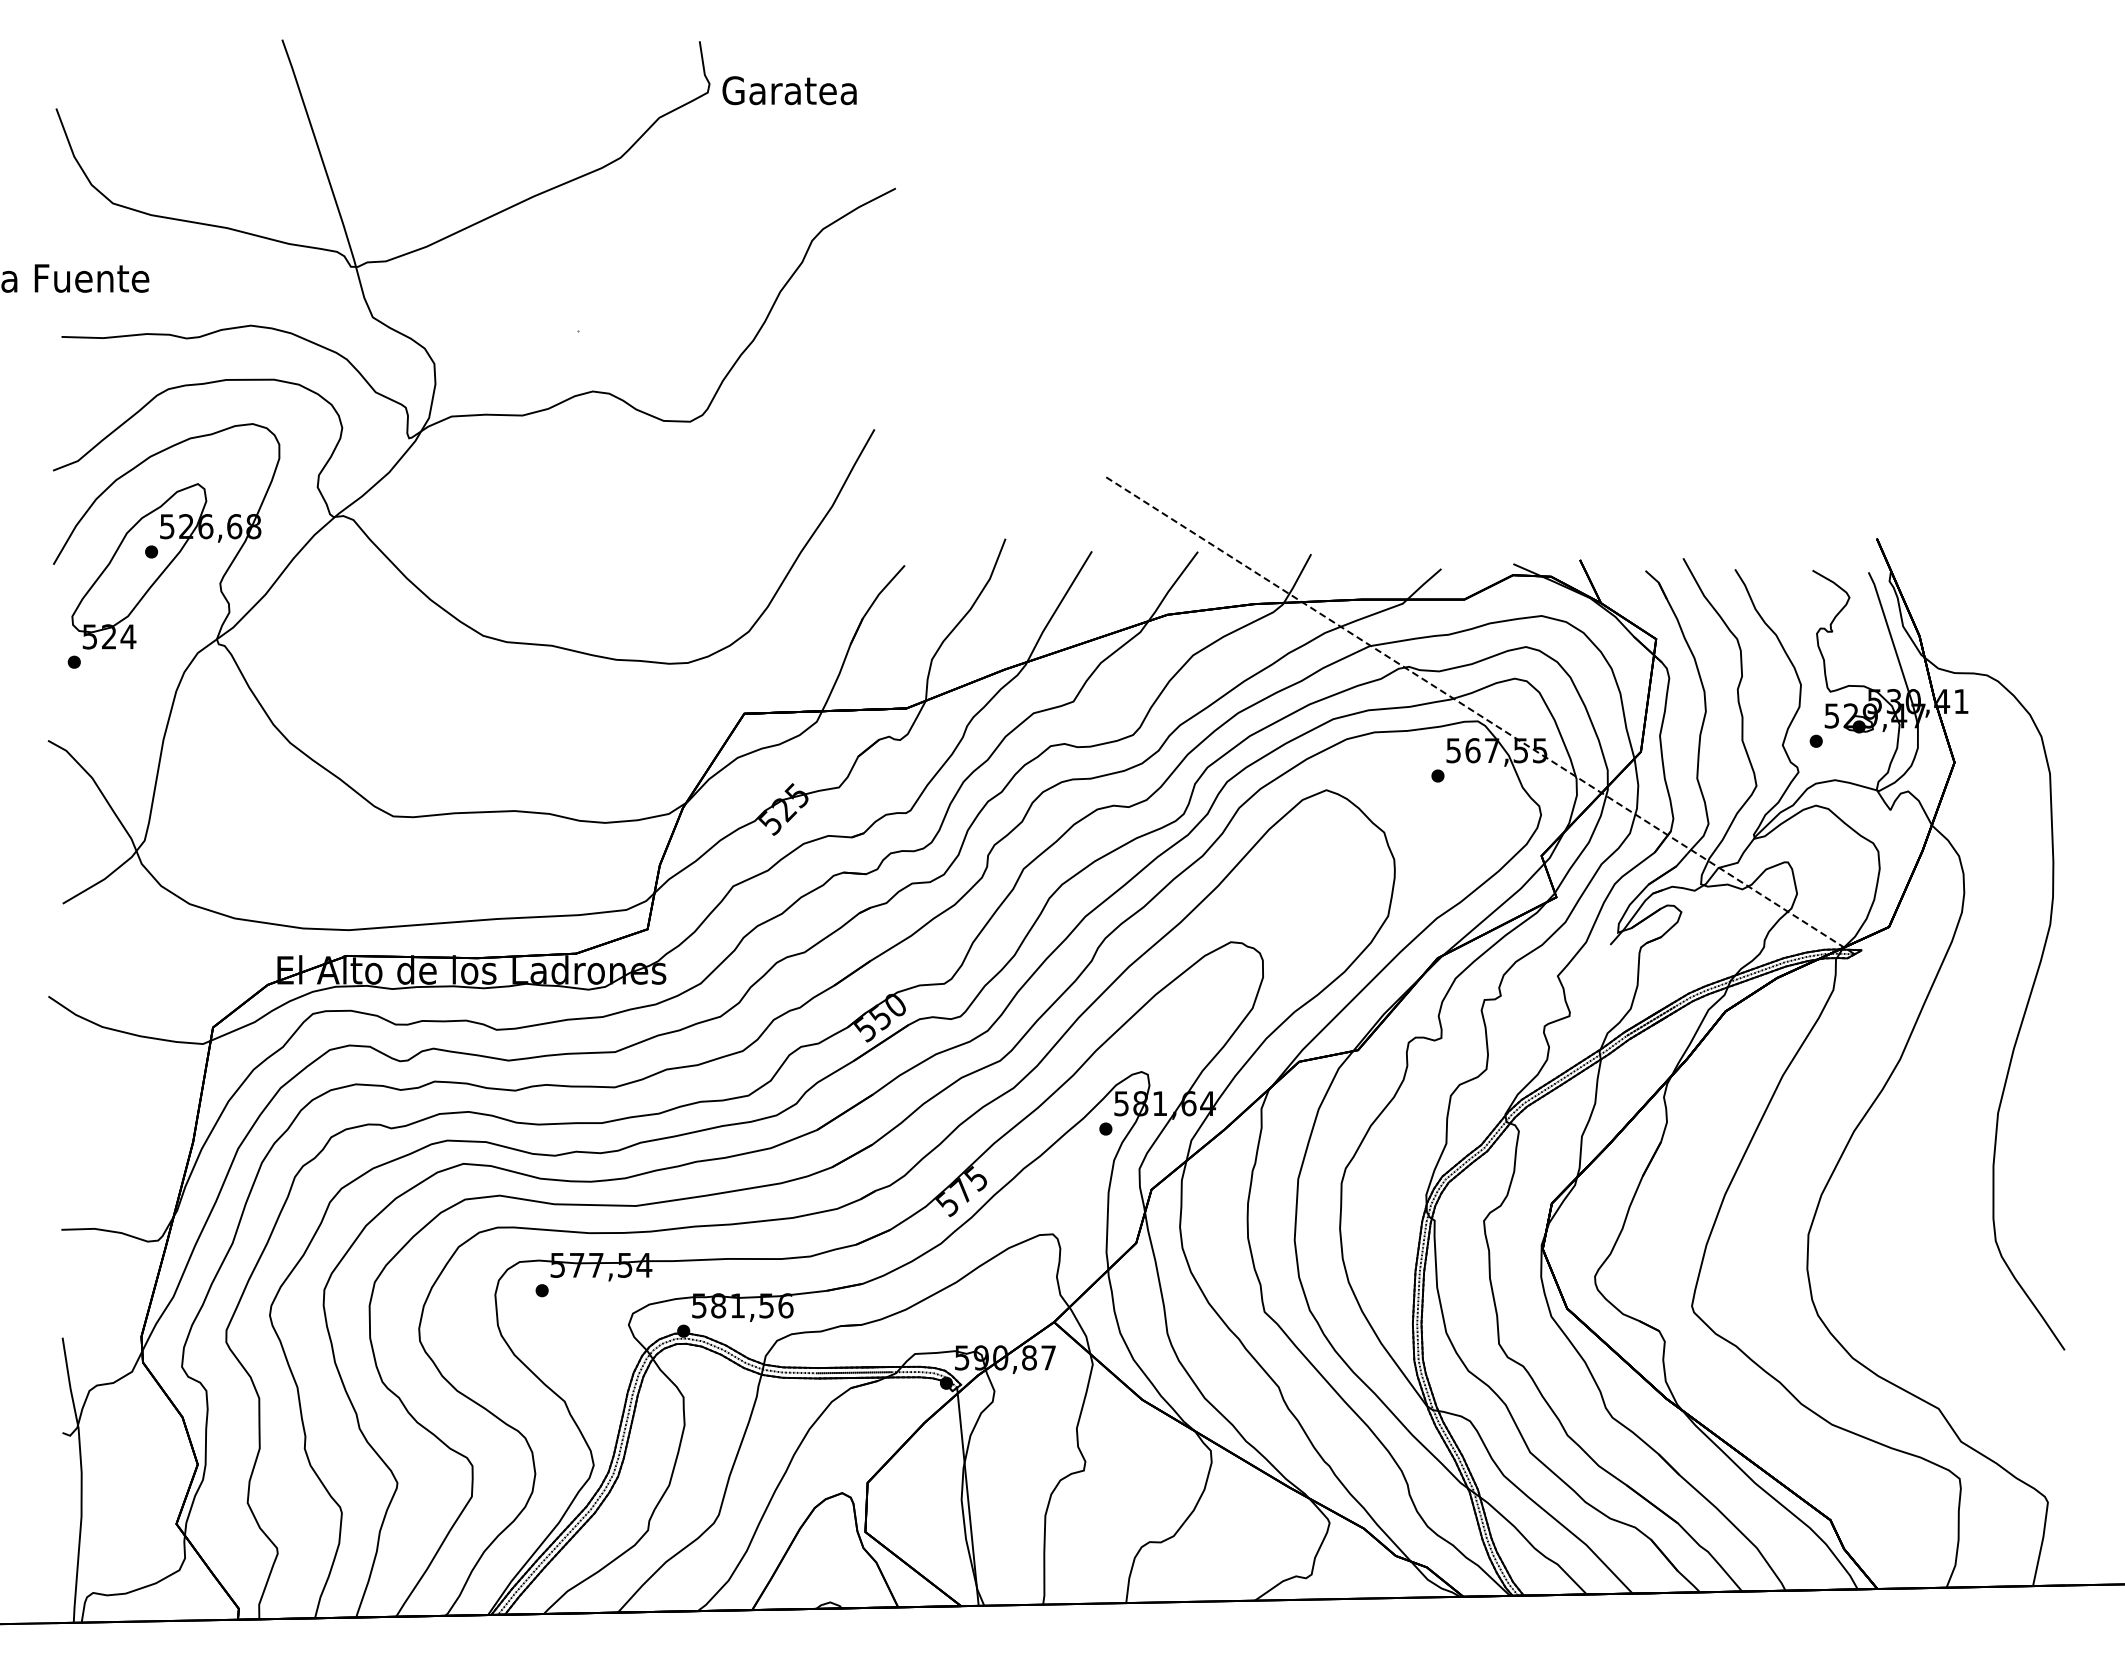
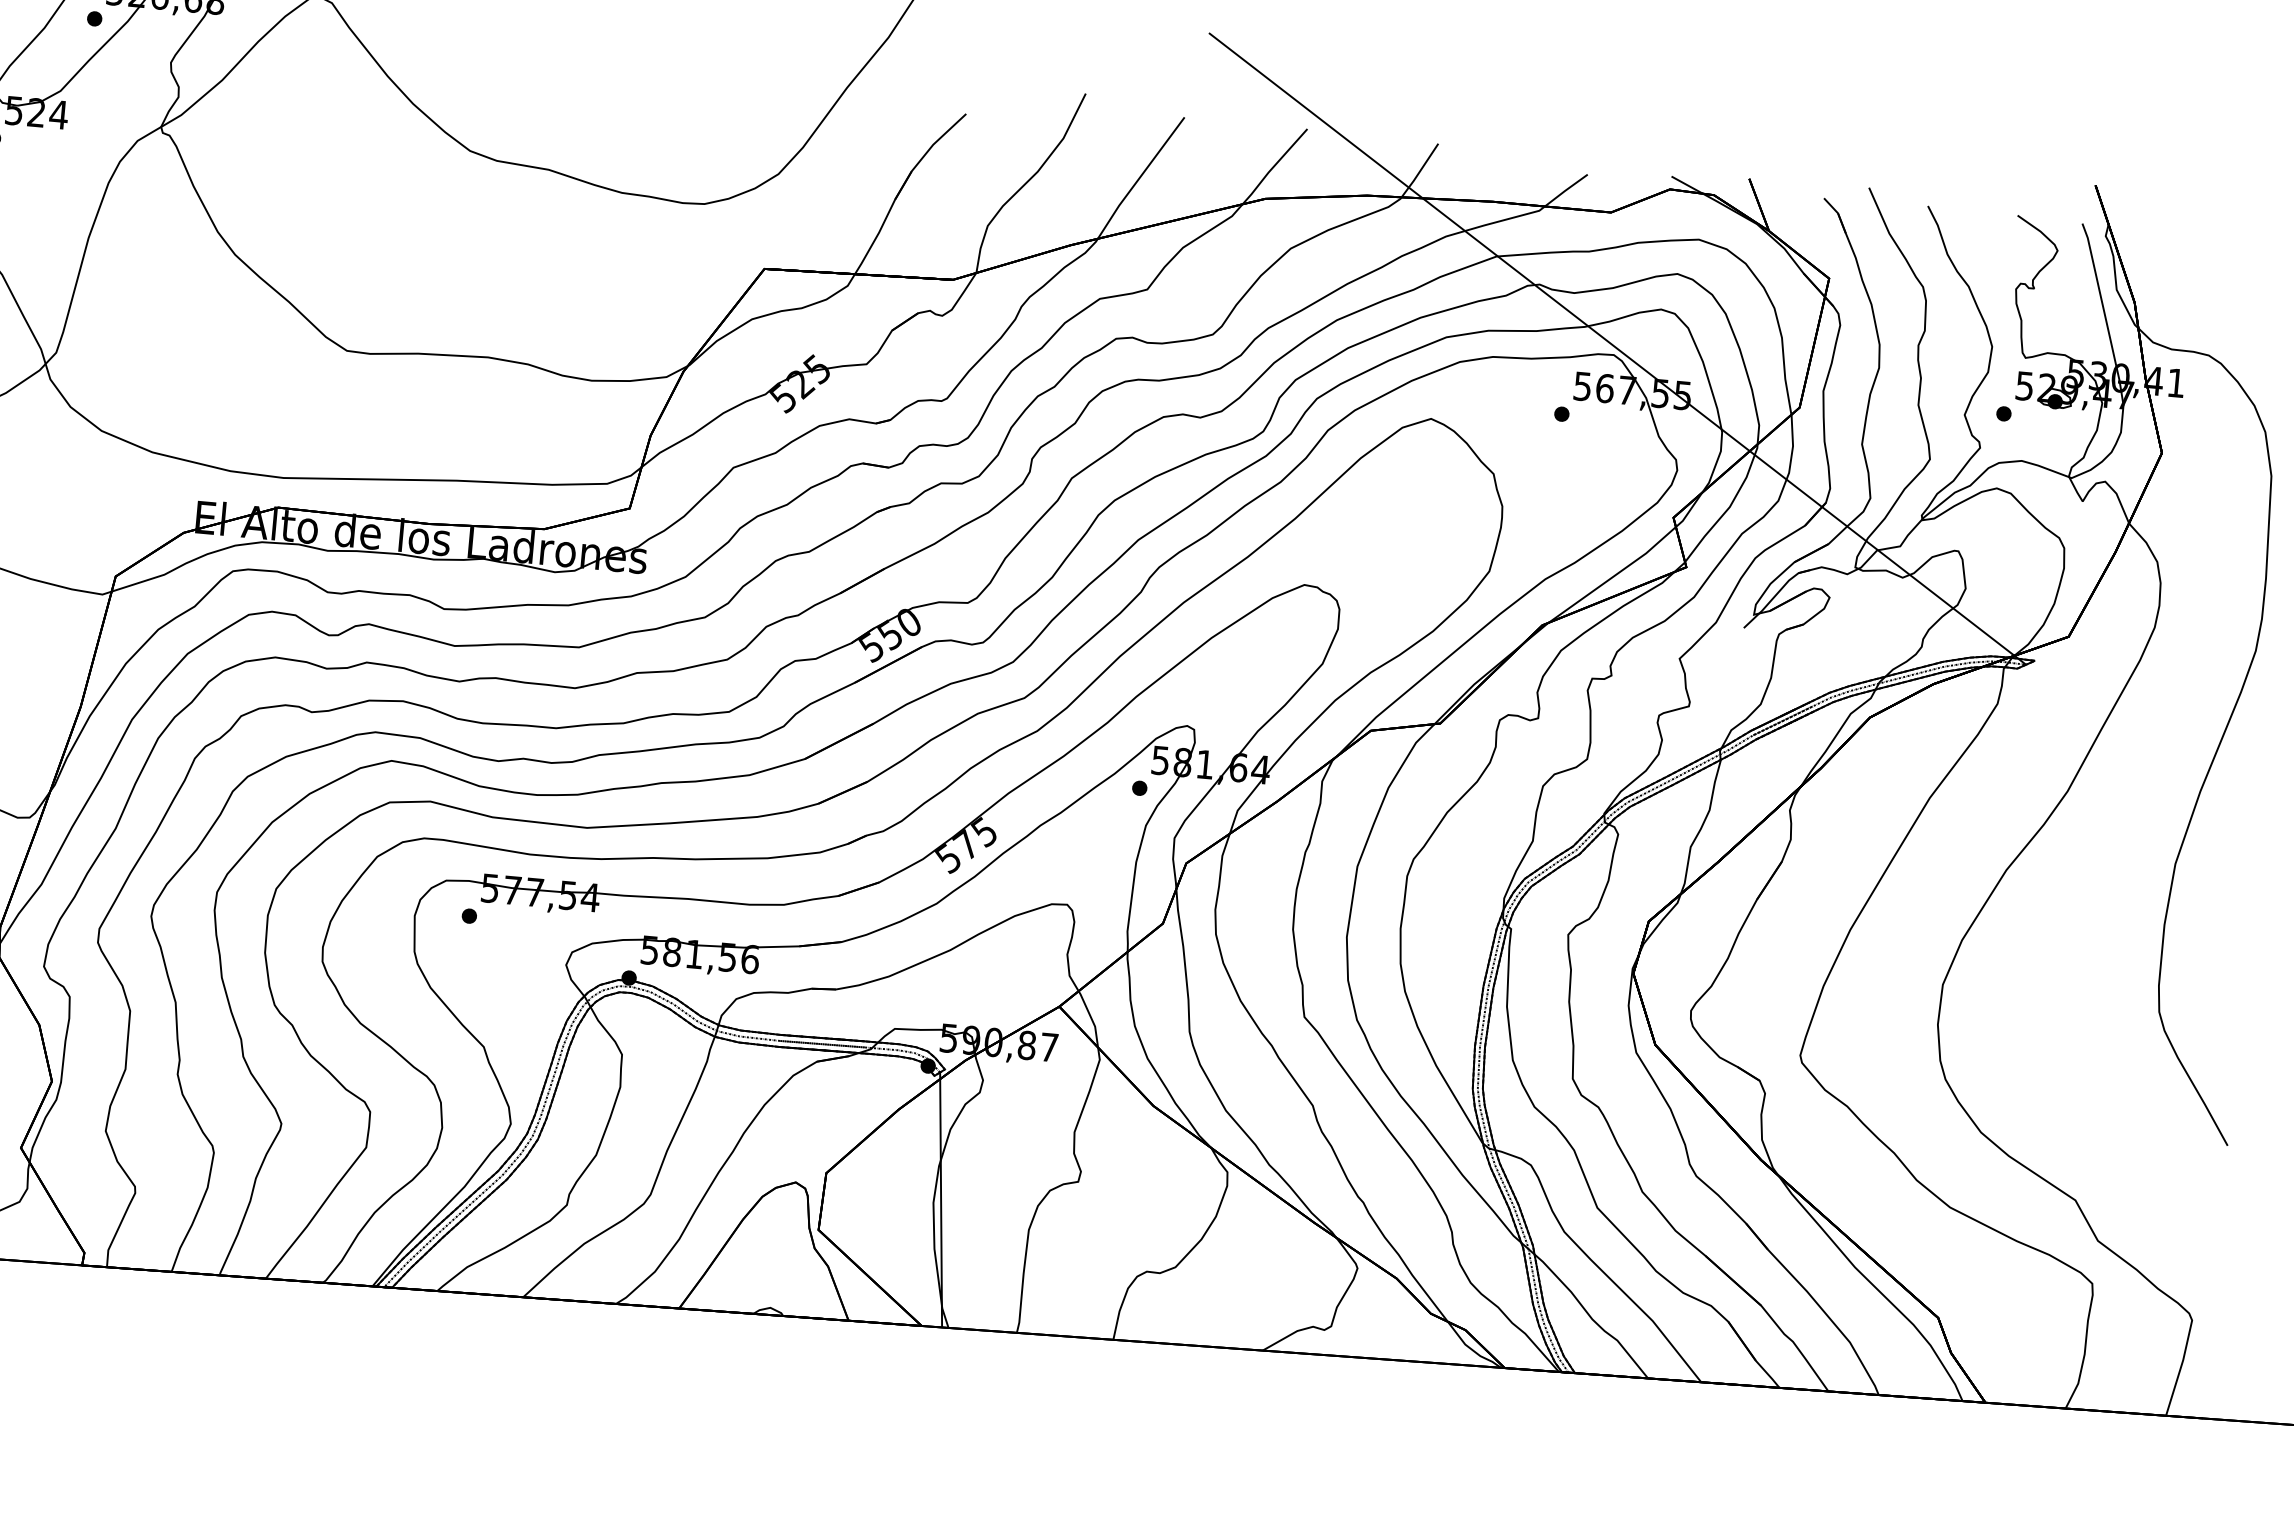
line: (1477, 713) -> (1614, 345), dashed -> solid

